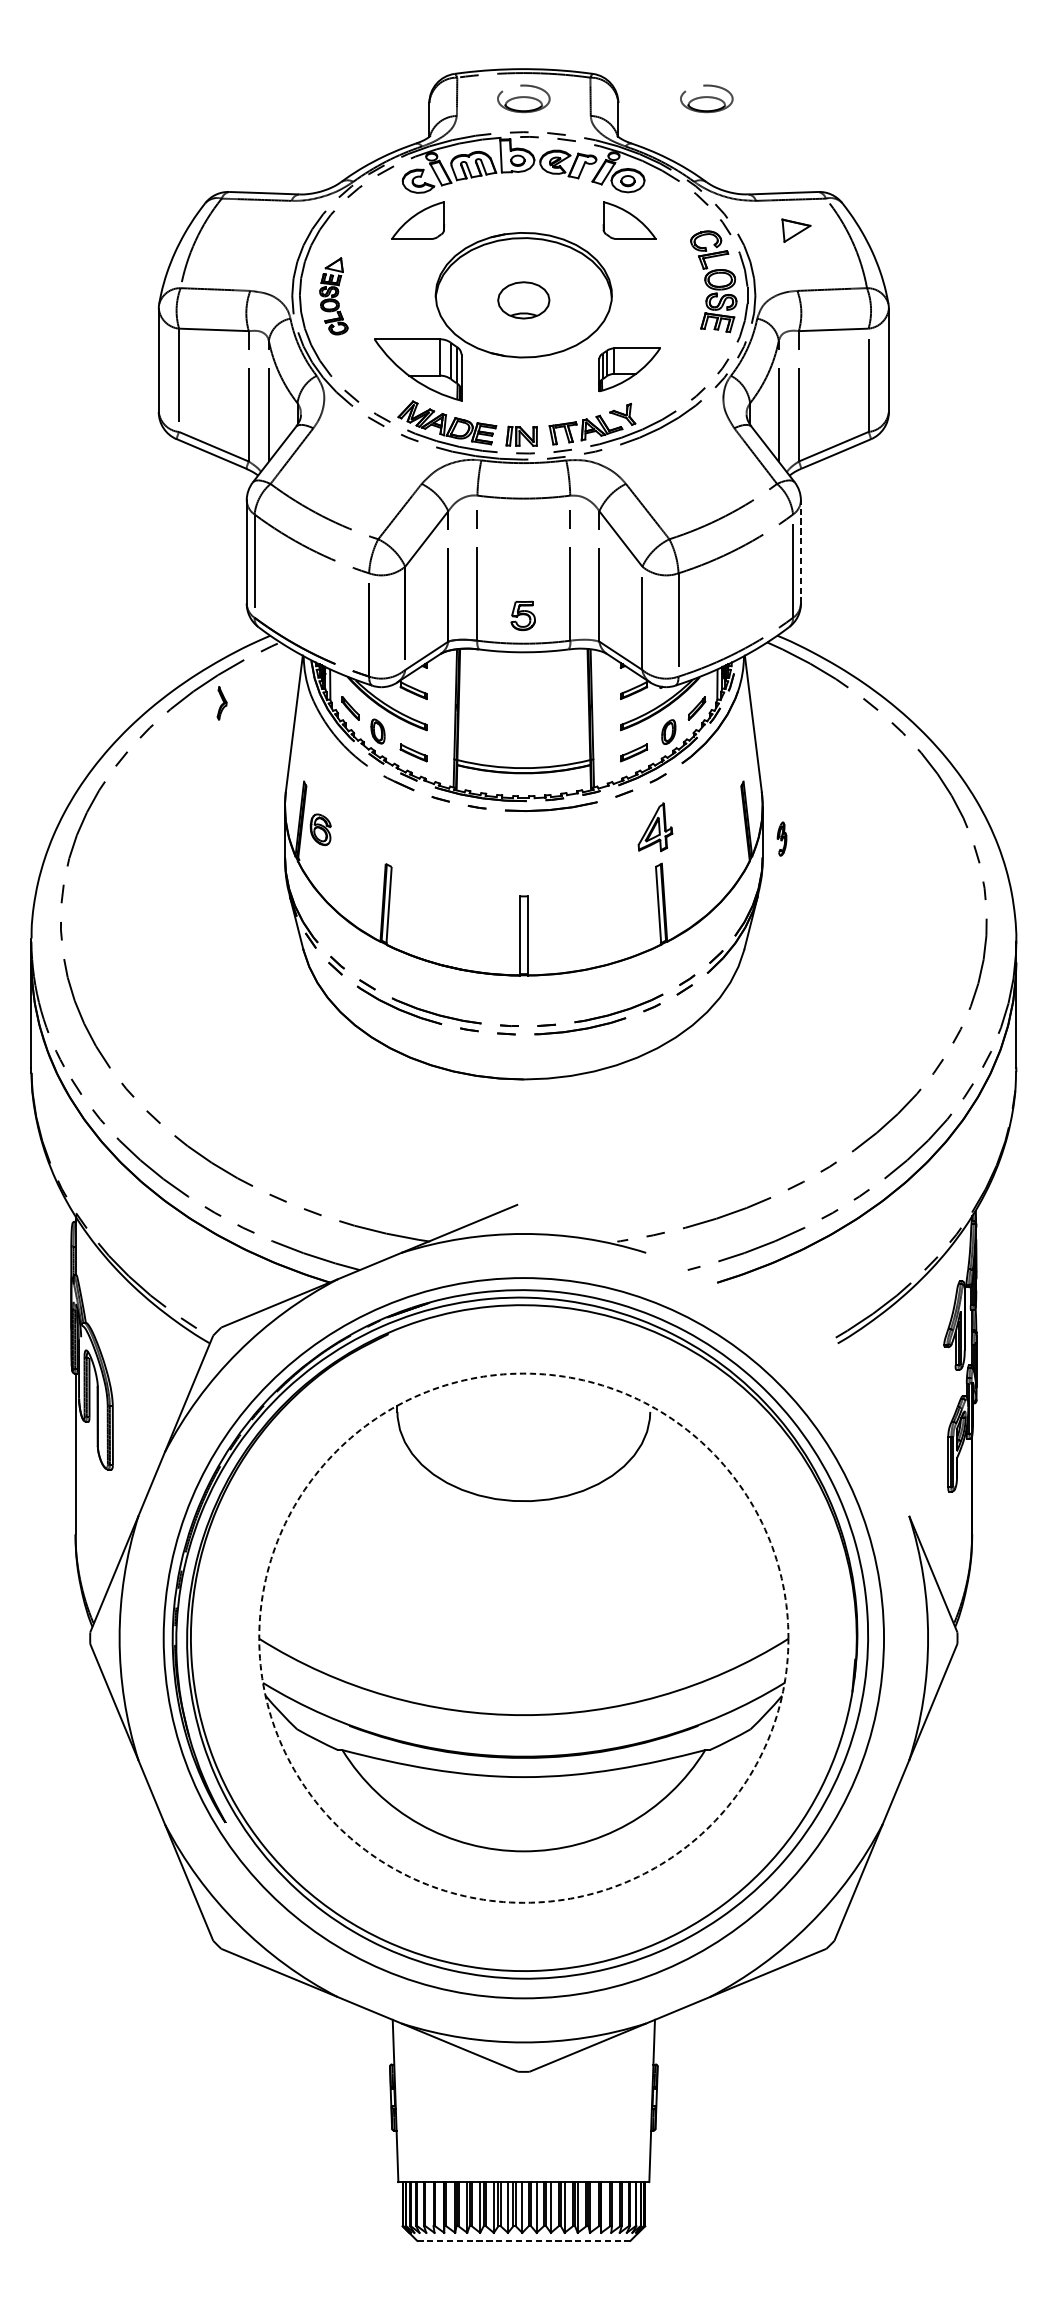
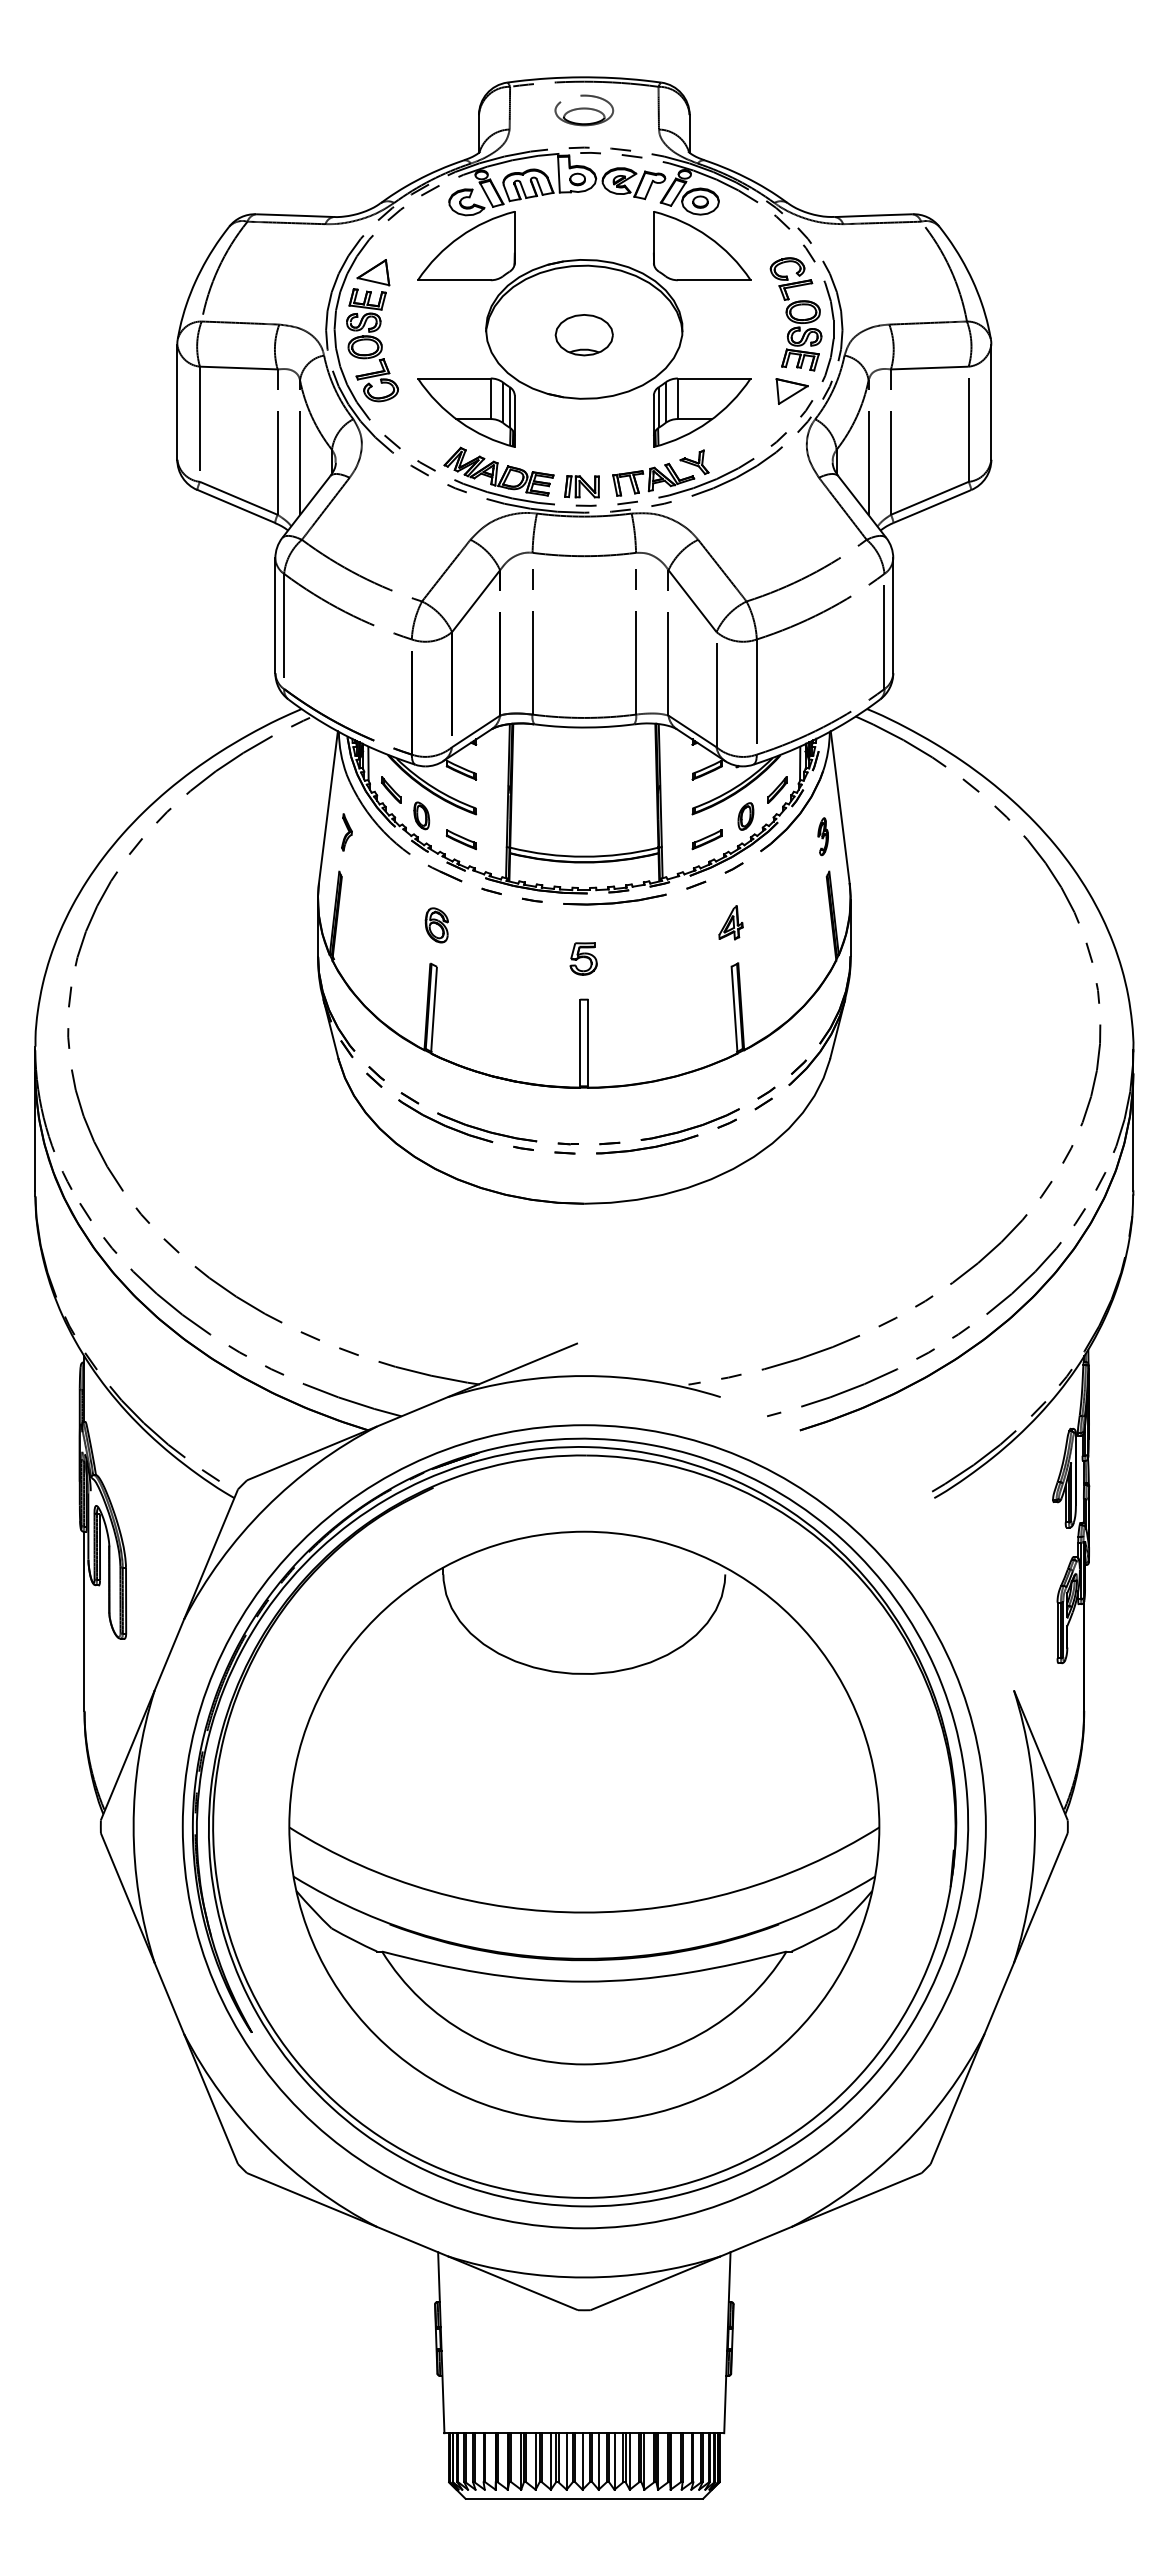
part: (706, 98) -> (788, 110), removed
part: (418, 220) -> (466, 246), size x1.67
part: (629, 220) -> (702, 246), size x1.67
part: (795, 230) -> (791, 391), moved
part: (333, 296) -> (372, 330), size x1.67
part: (629, 369) -> (702, 412), size x1.43
line: (801, 551) -> (893, 615), dashed -> solid
part: (523, 615) -> (583, 958), moved
part: (221, 703) -> (346, 832), moved
part: (654, 827) -> (730, 922), size x0.62
part: (320, 829) -> (436, 925), moved
part: (781, 838) -> (822, 836), moved
circle: (524, 1637) -> (584, 1826), dashed -> solid
line: (524, 2240) -> (584, 2498), dashed -> solid

